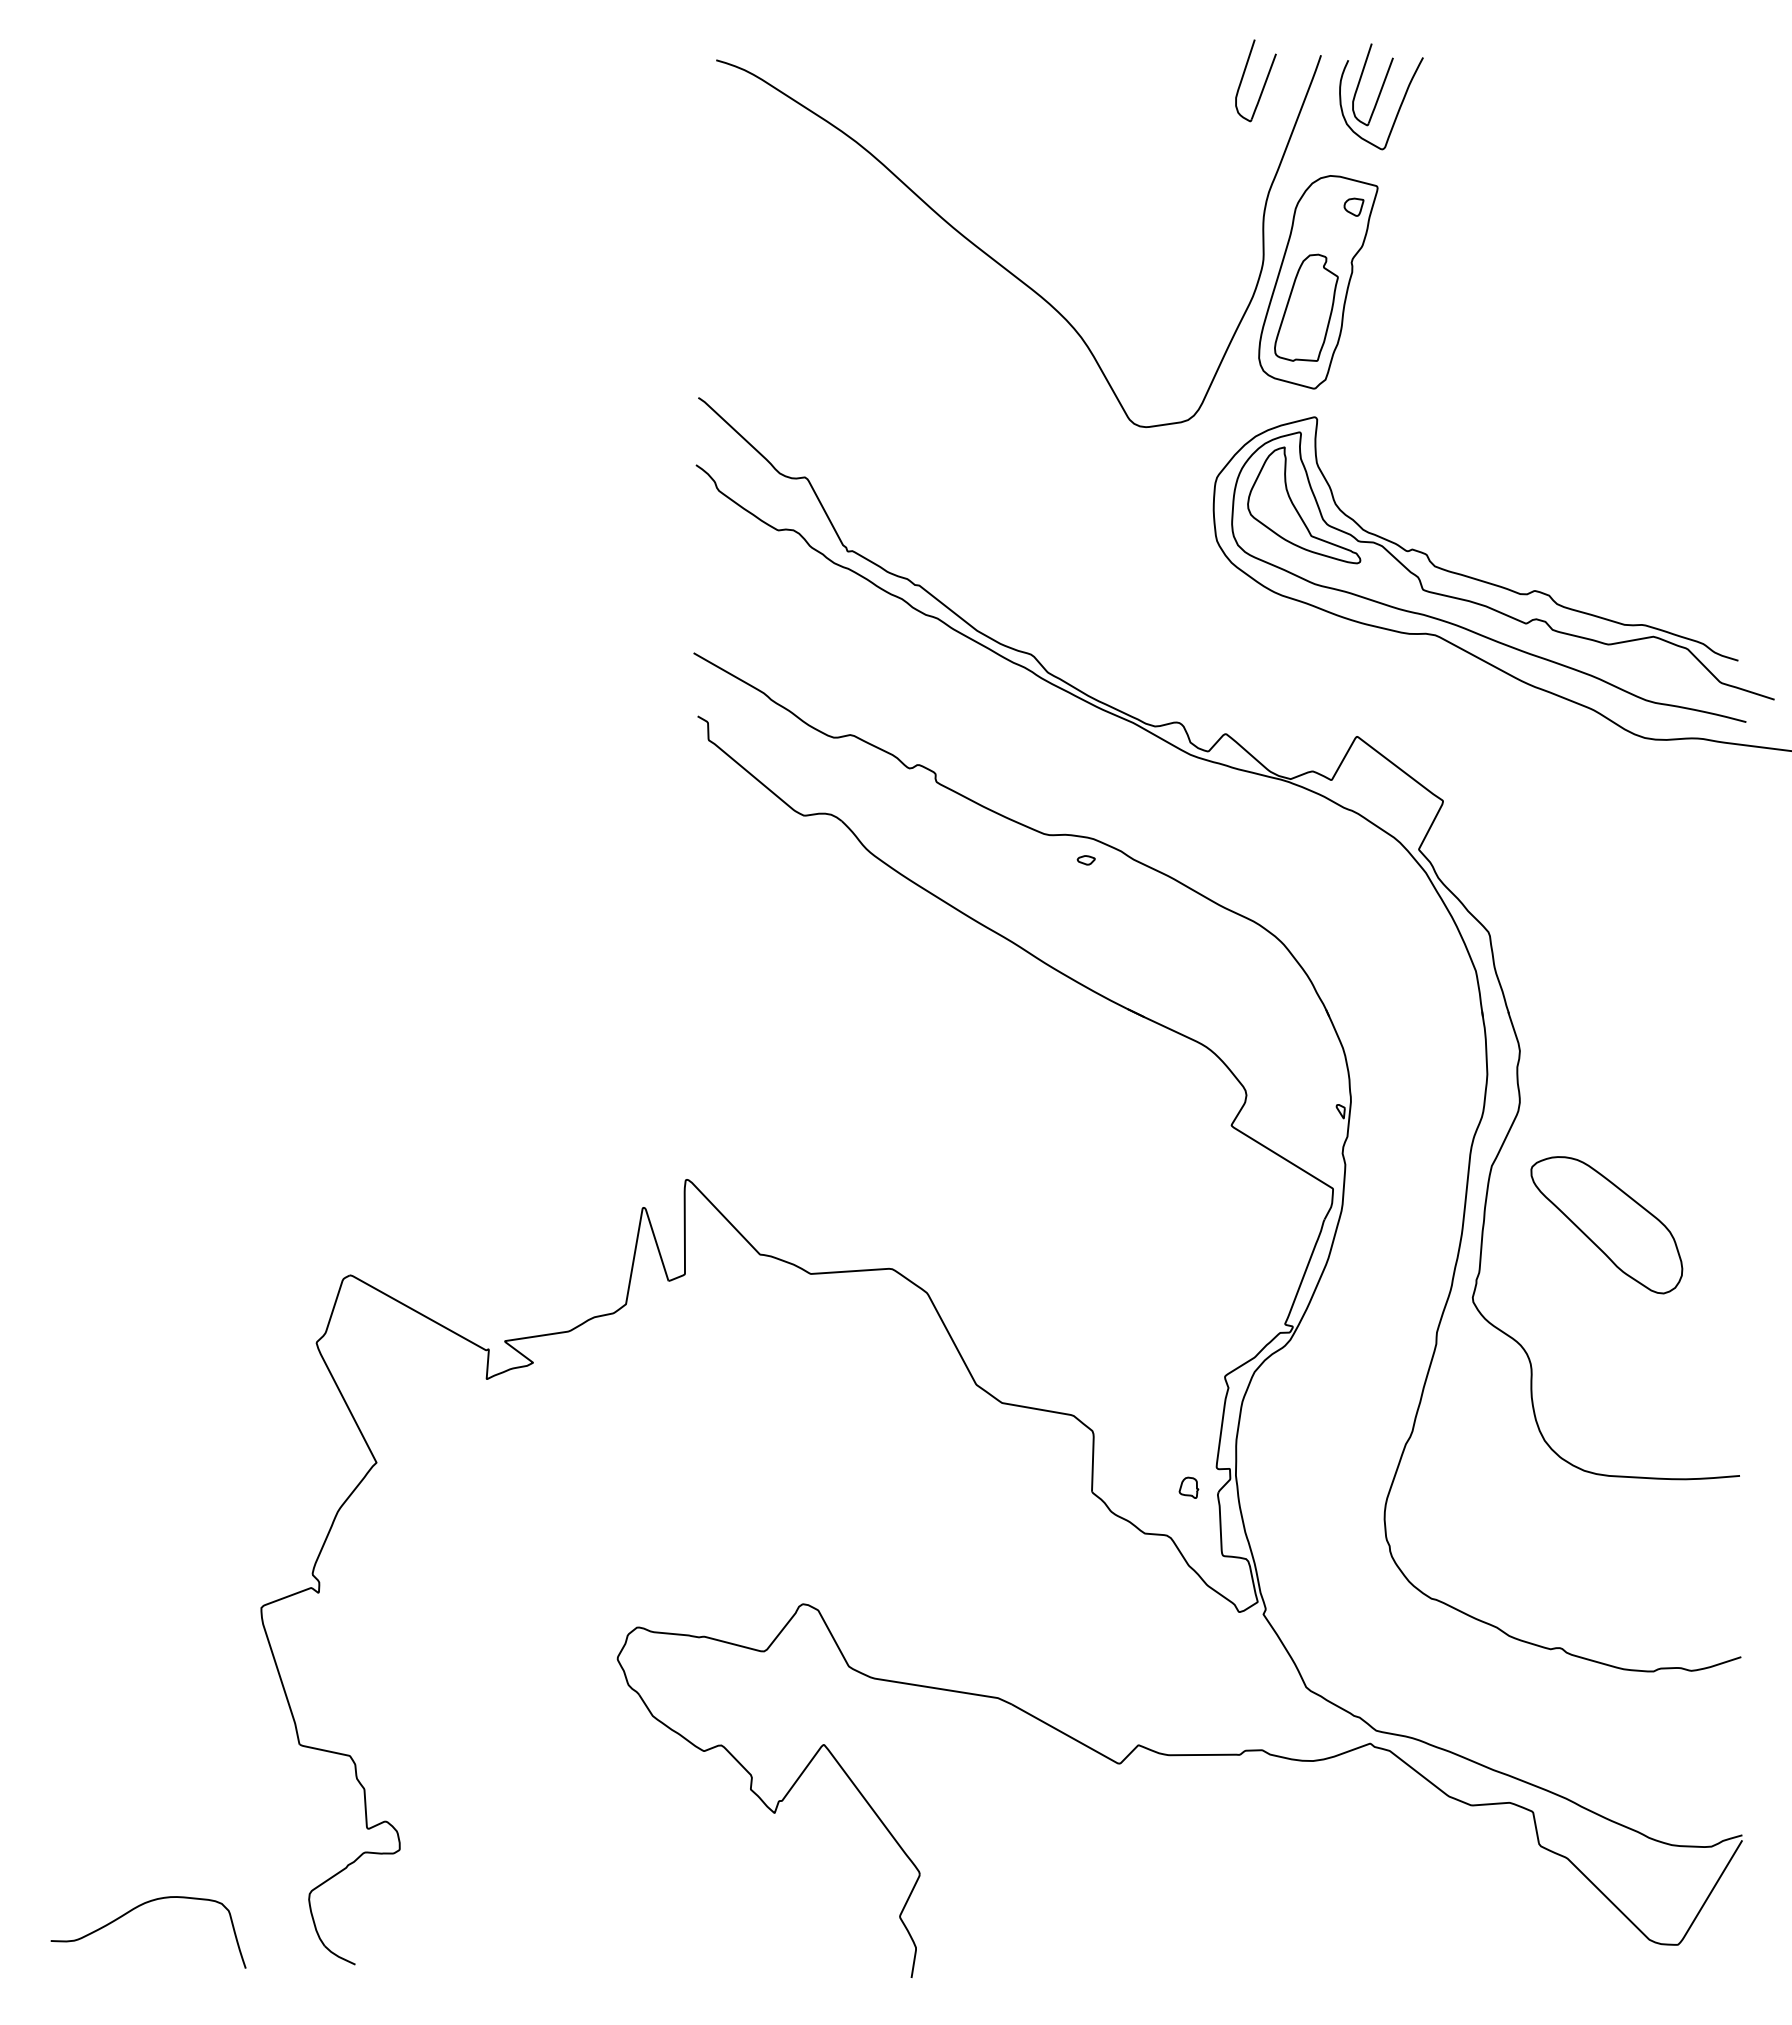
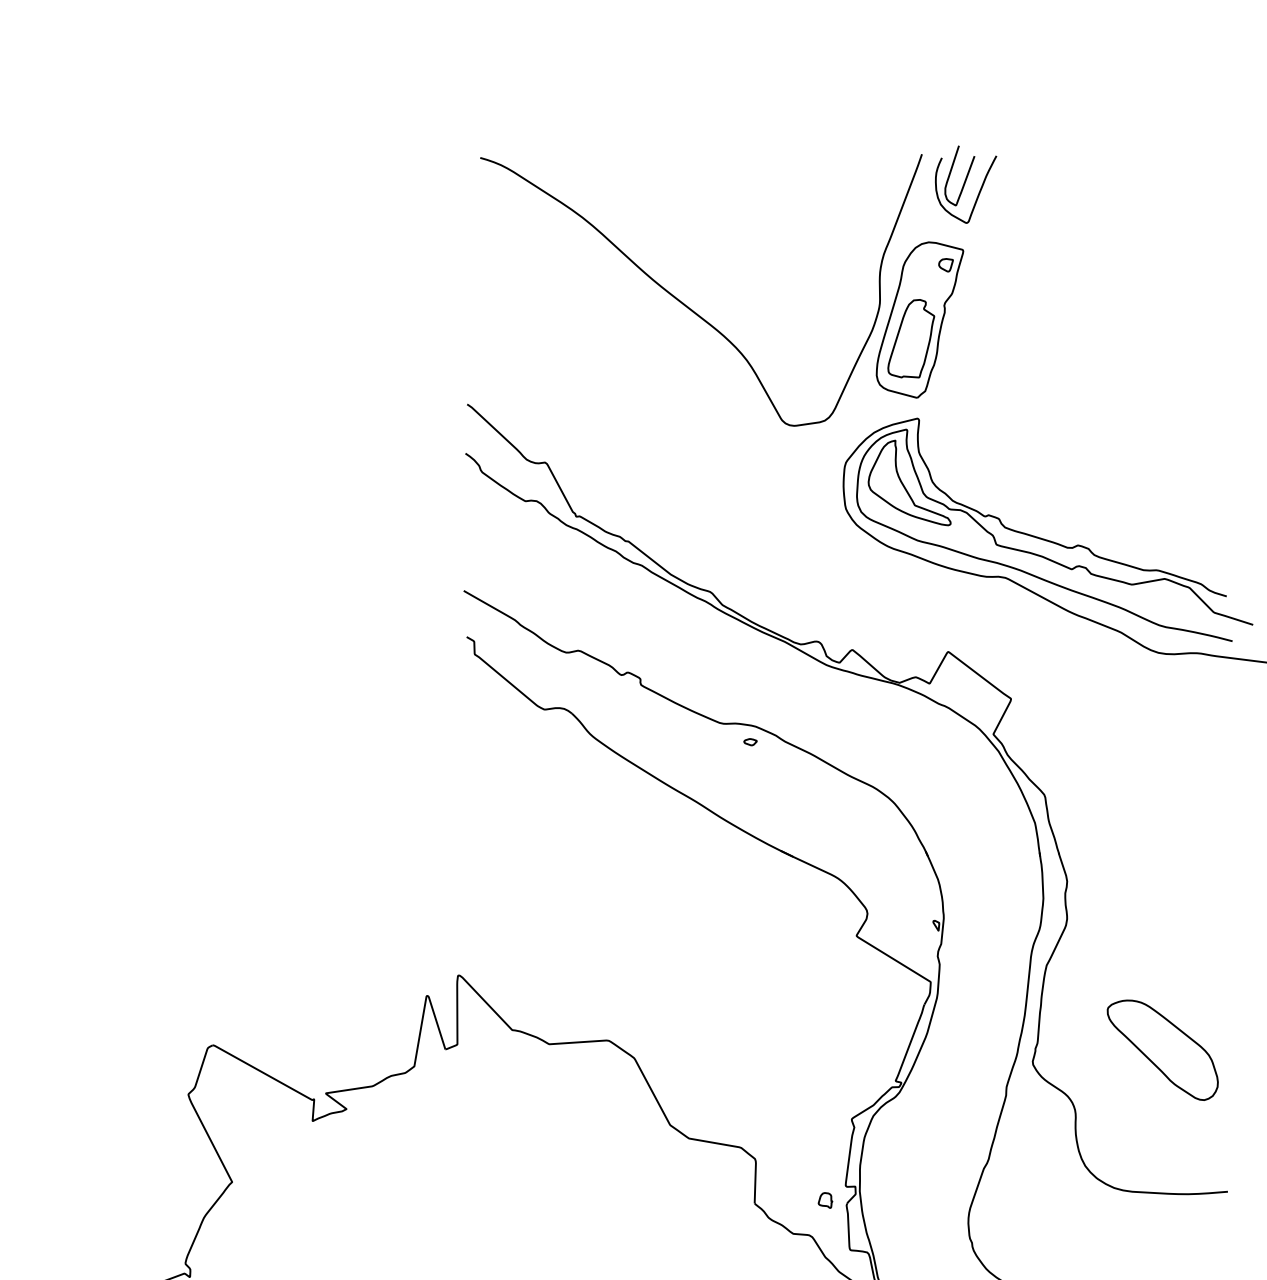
part: (1263, 84) -> (879, 175), removed
part: (1606, 1225) -> (1162, 1050), moved

